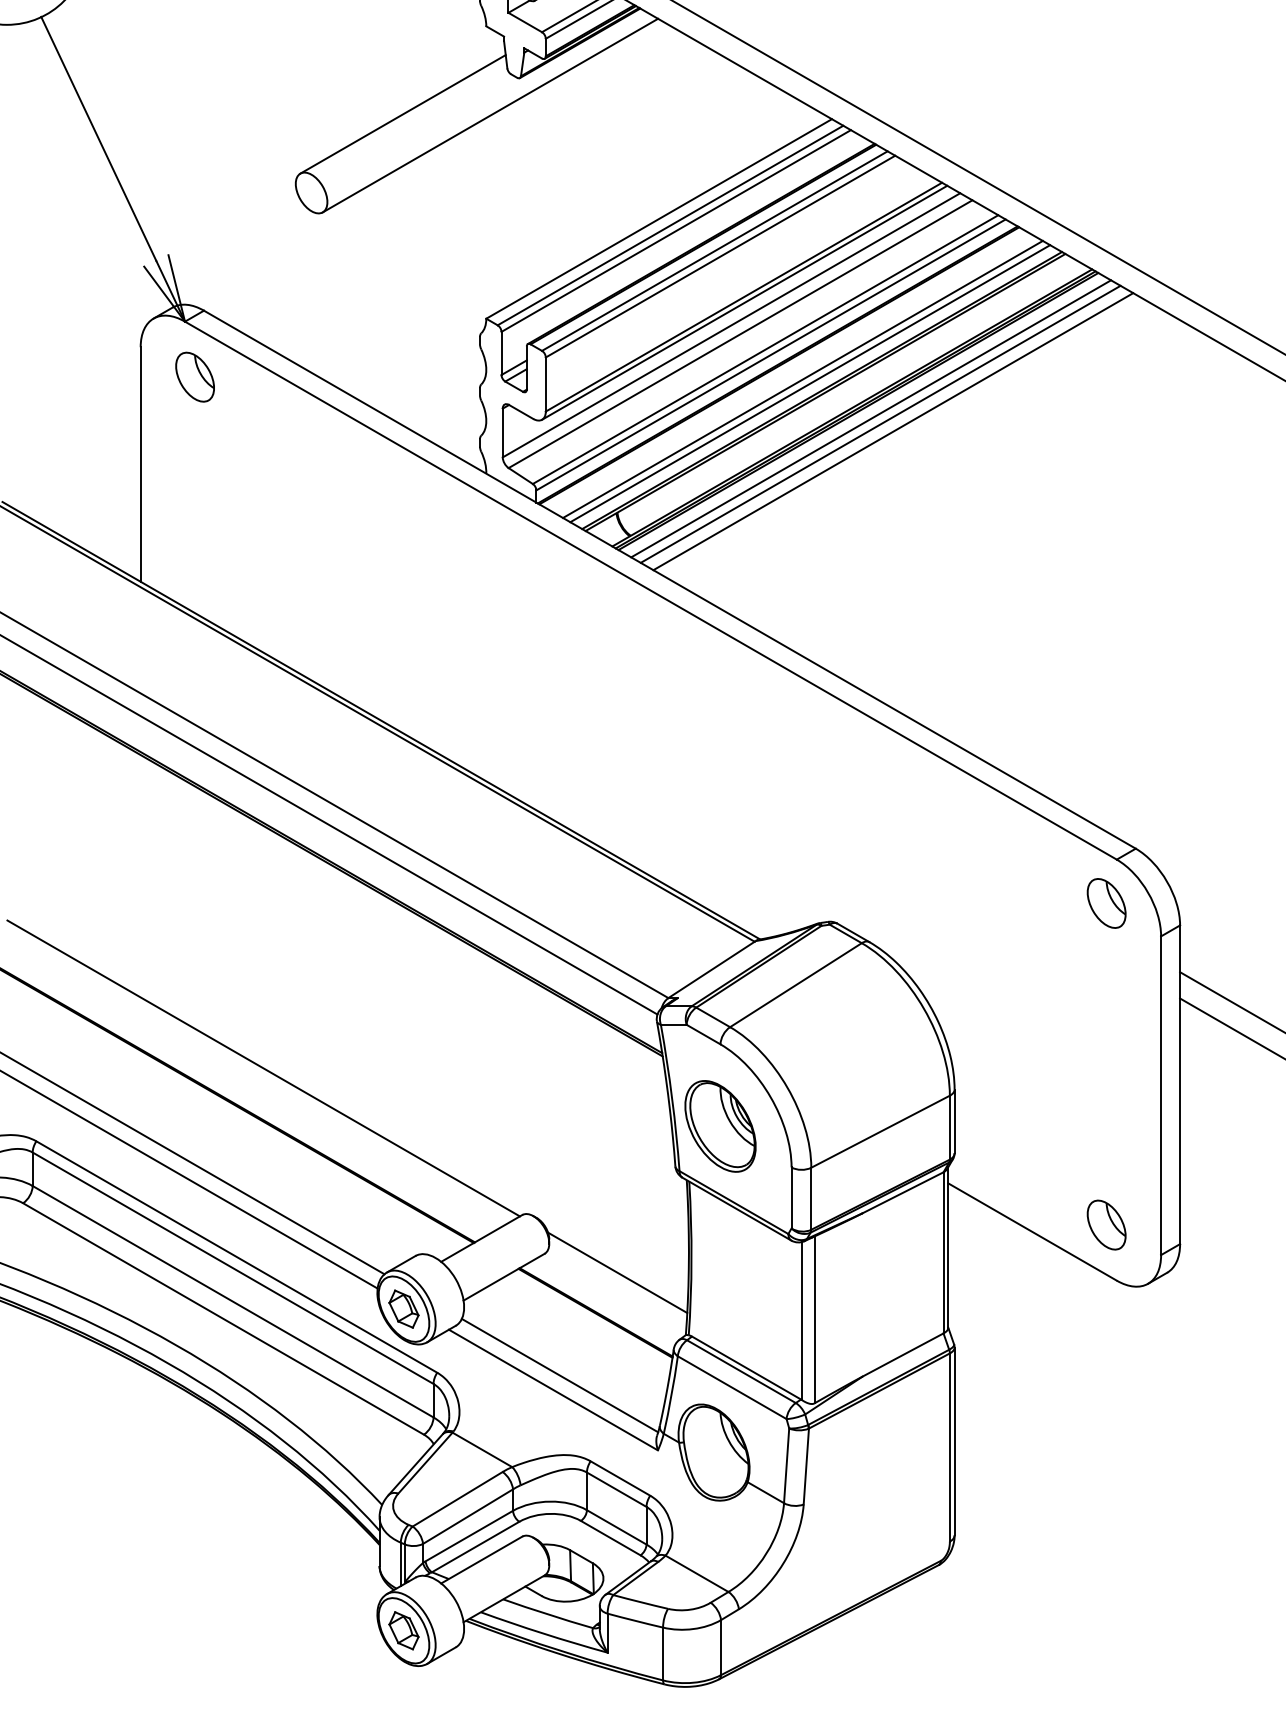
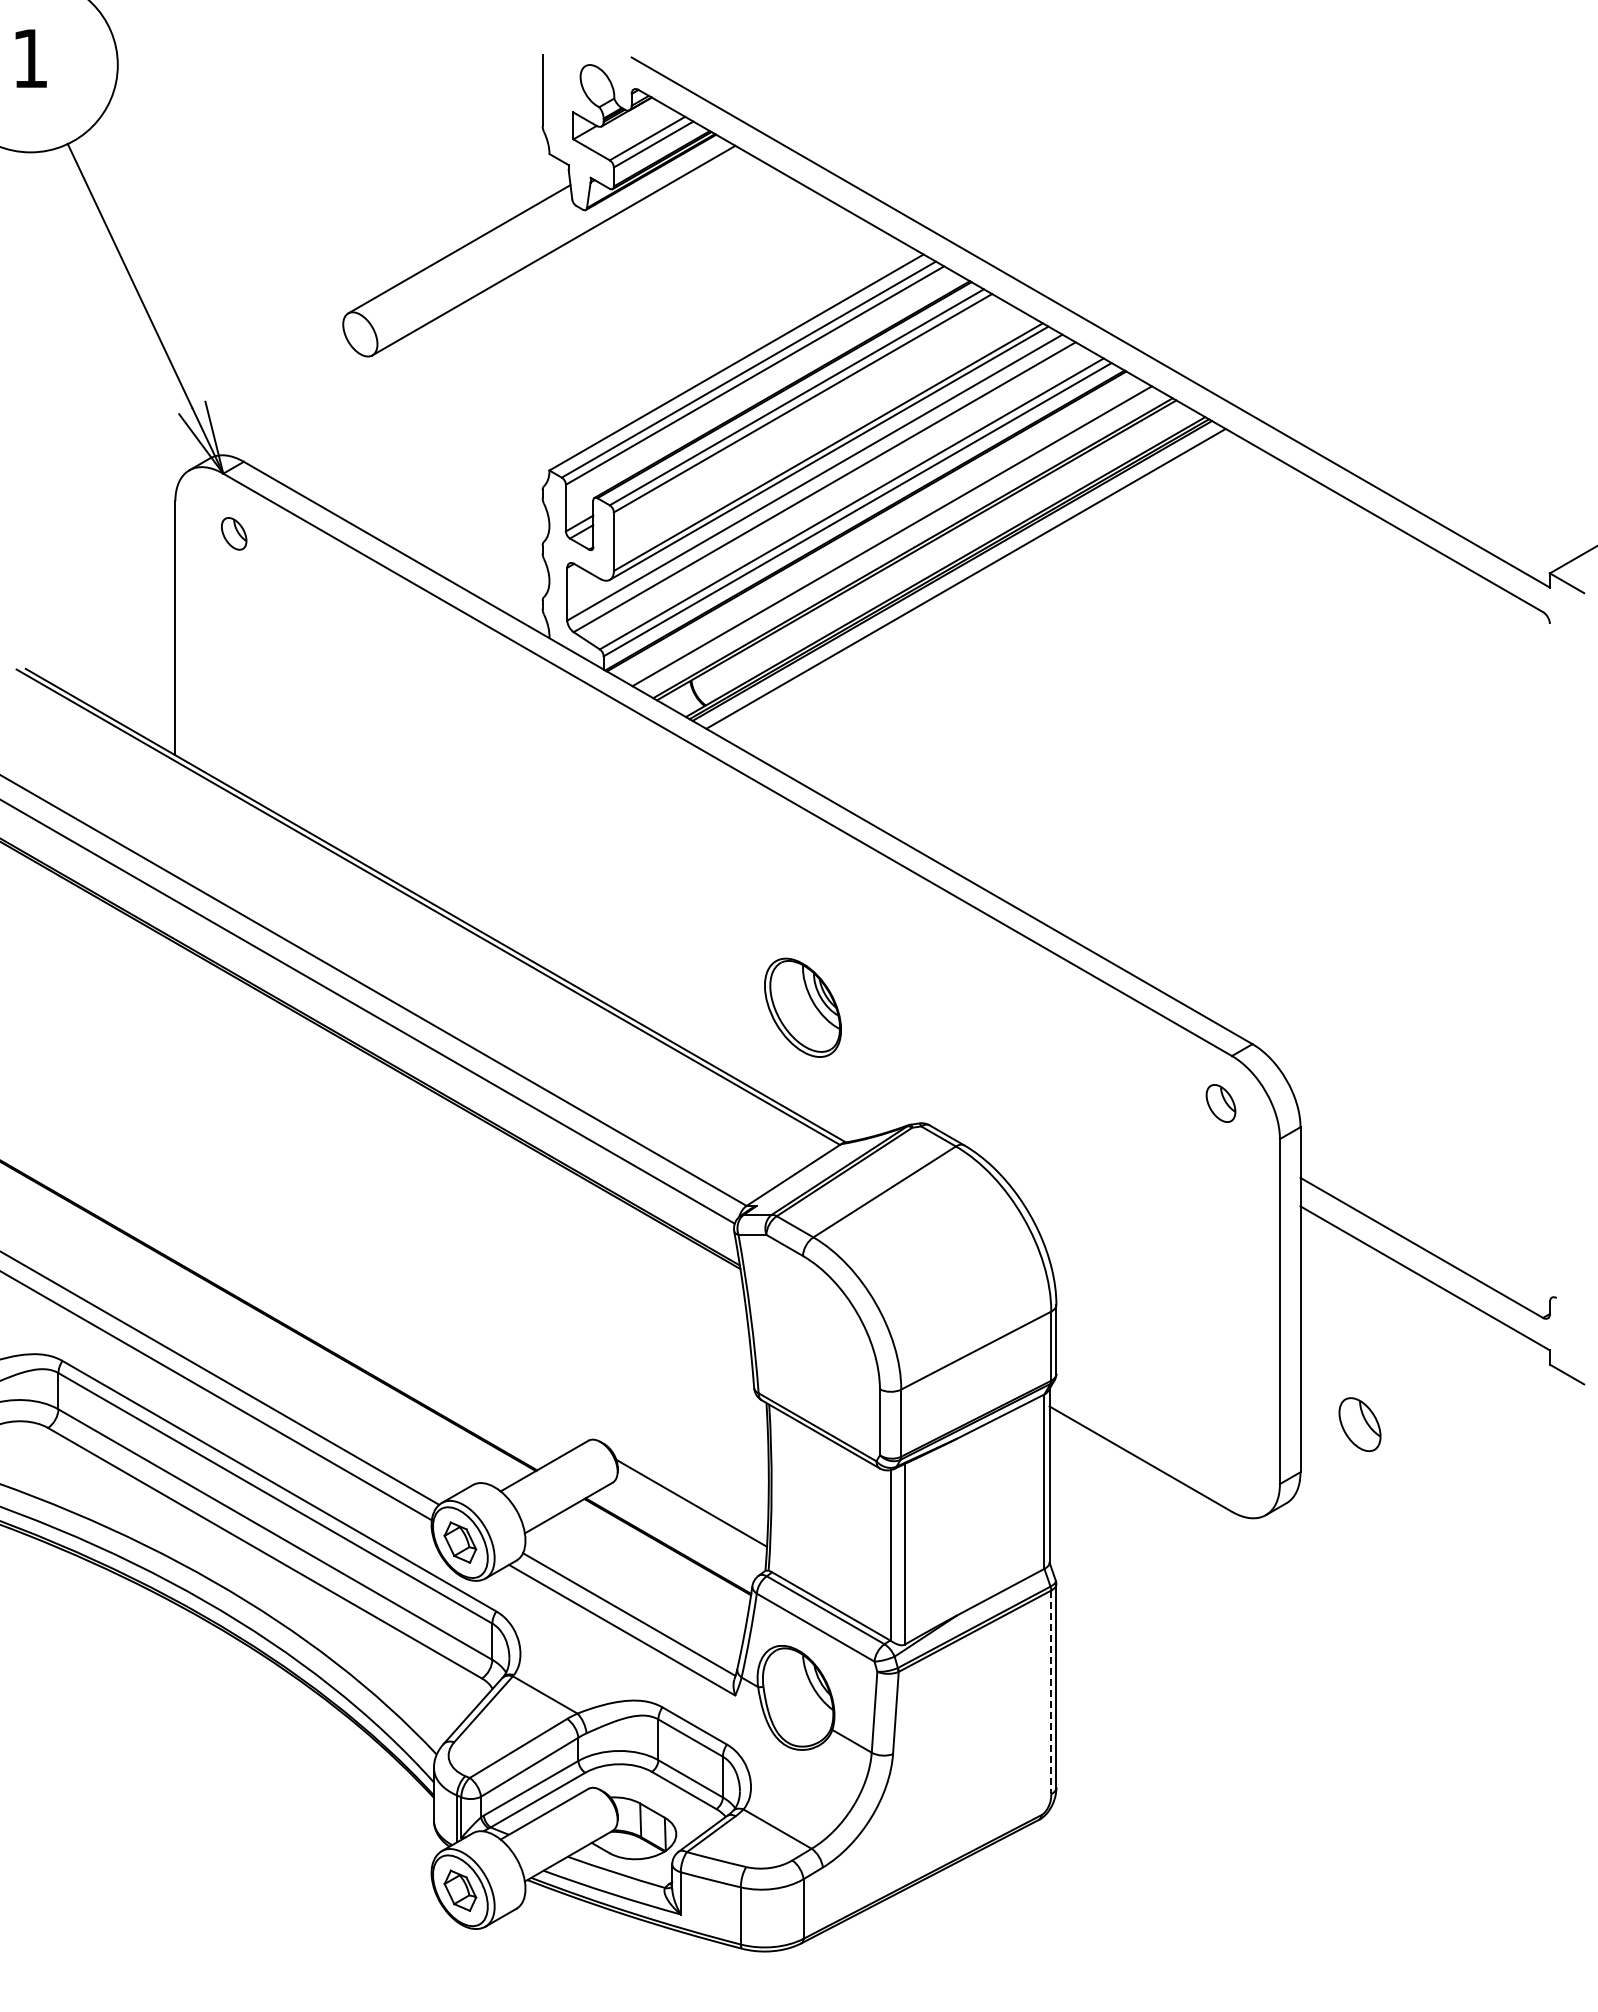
part: (194, 376) -> (233, 533), size x0.6
line: (809, 383) -> (899, 540), removed
line: (880, 424) -> (976, 584), removed
line: (892, 431) -> (989, 592), removed
part: (1106, 903) -> (1220, 1103), size x0.7
line: (263, 1067) -> (308, 1281), removed
part: (720, 1126) -> (802, 1007), moved
part: (1106, 1224) -> (1359, 1424), moved
line: (950, 1447) -> (1051, 1692), solid -> dashed

